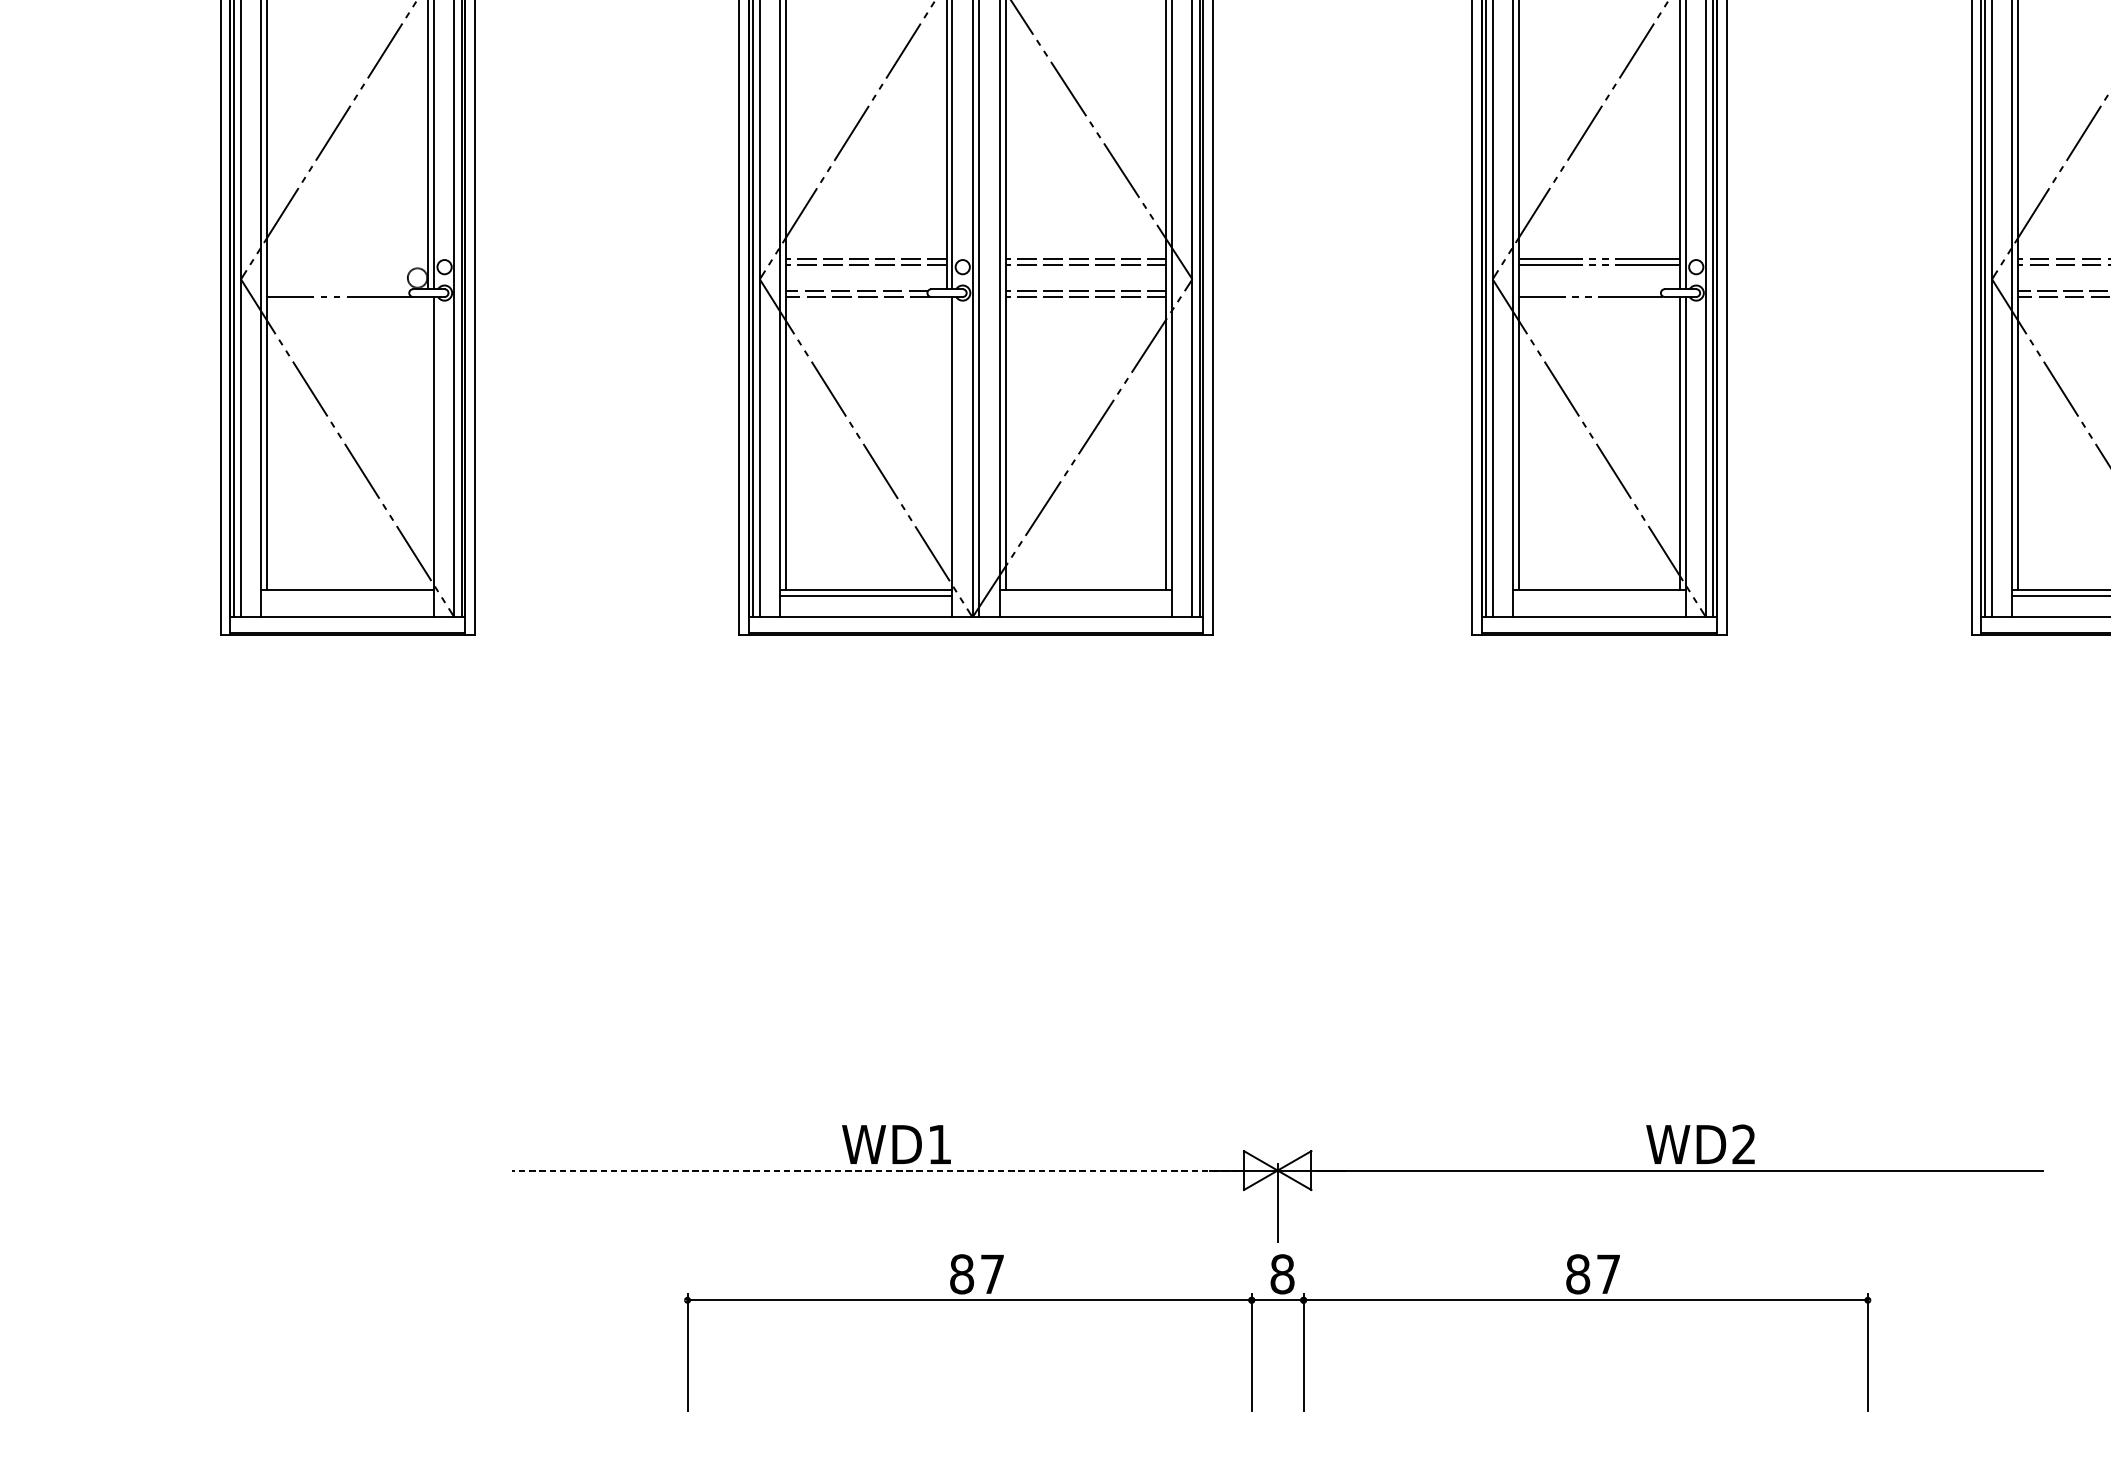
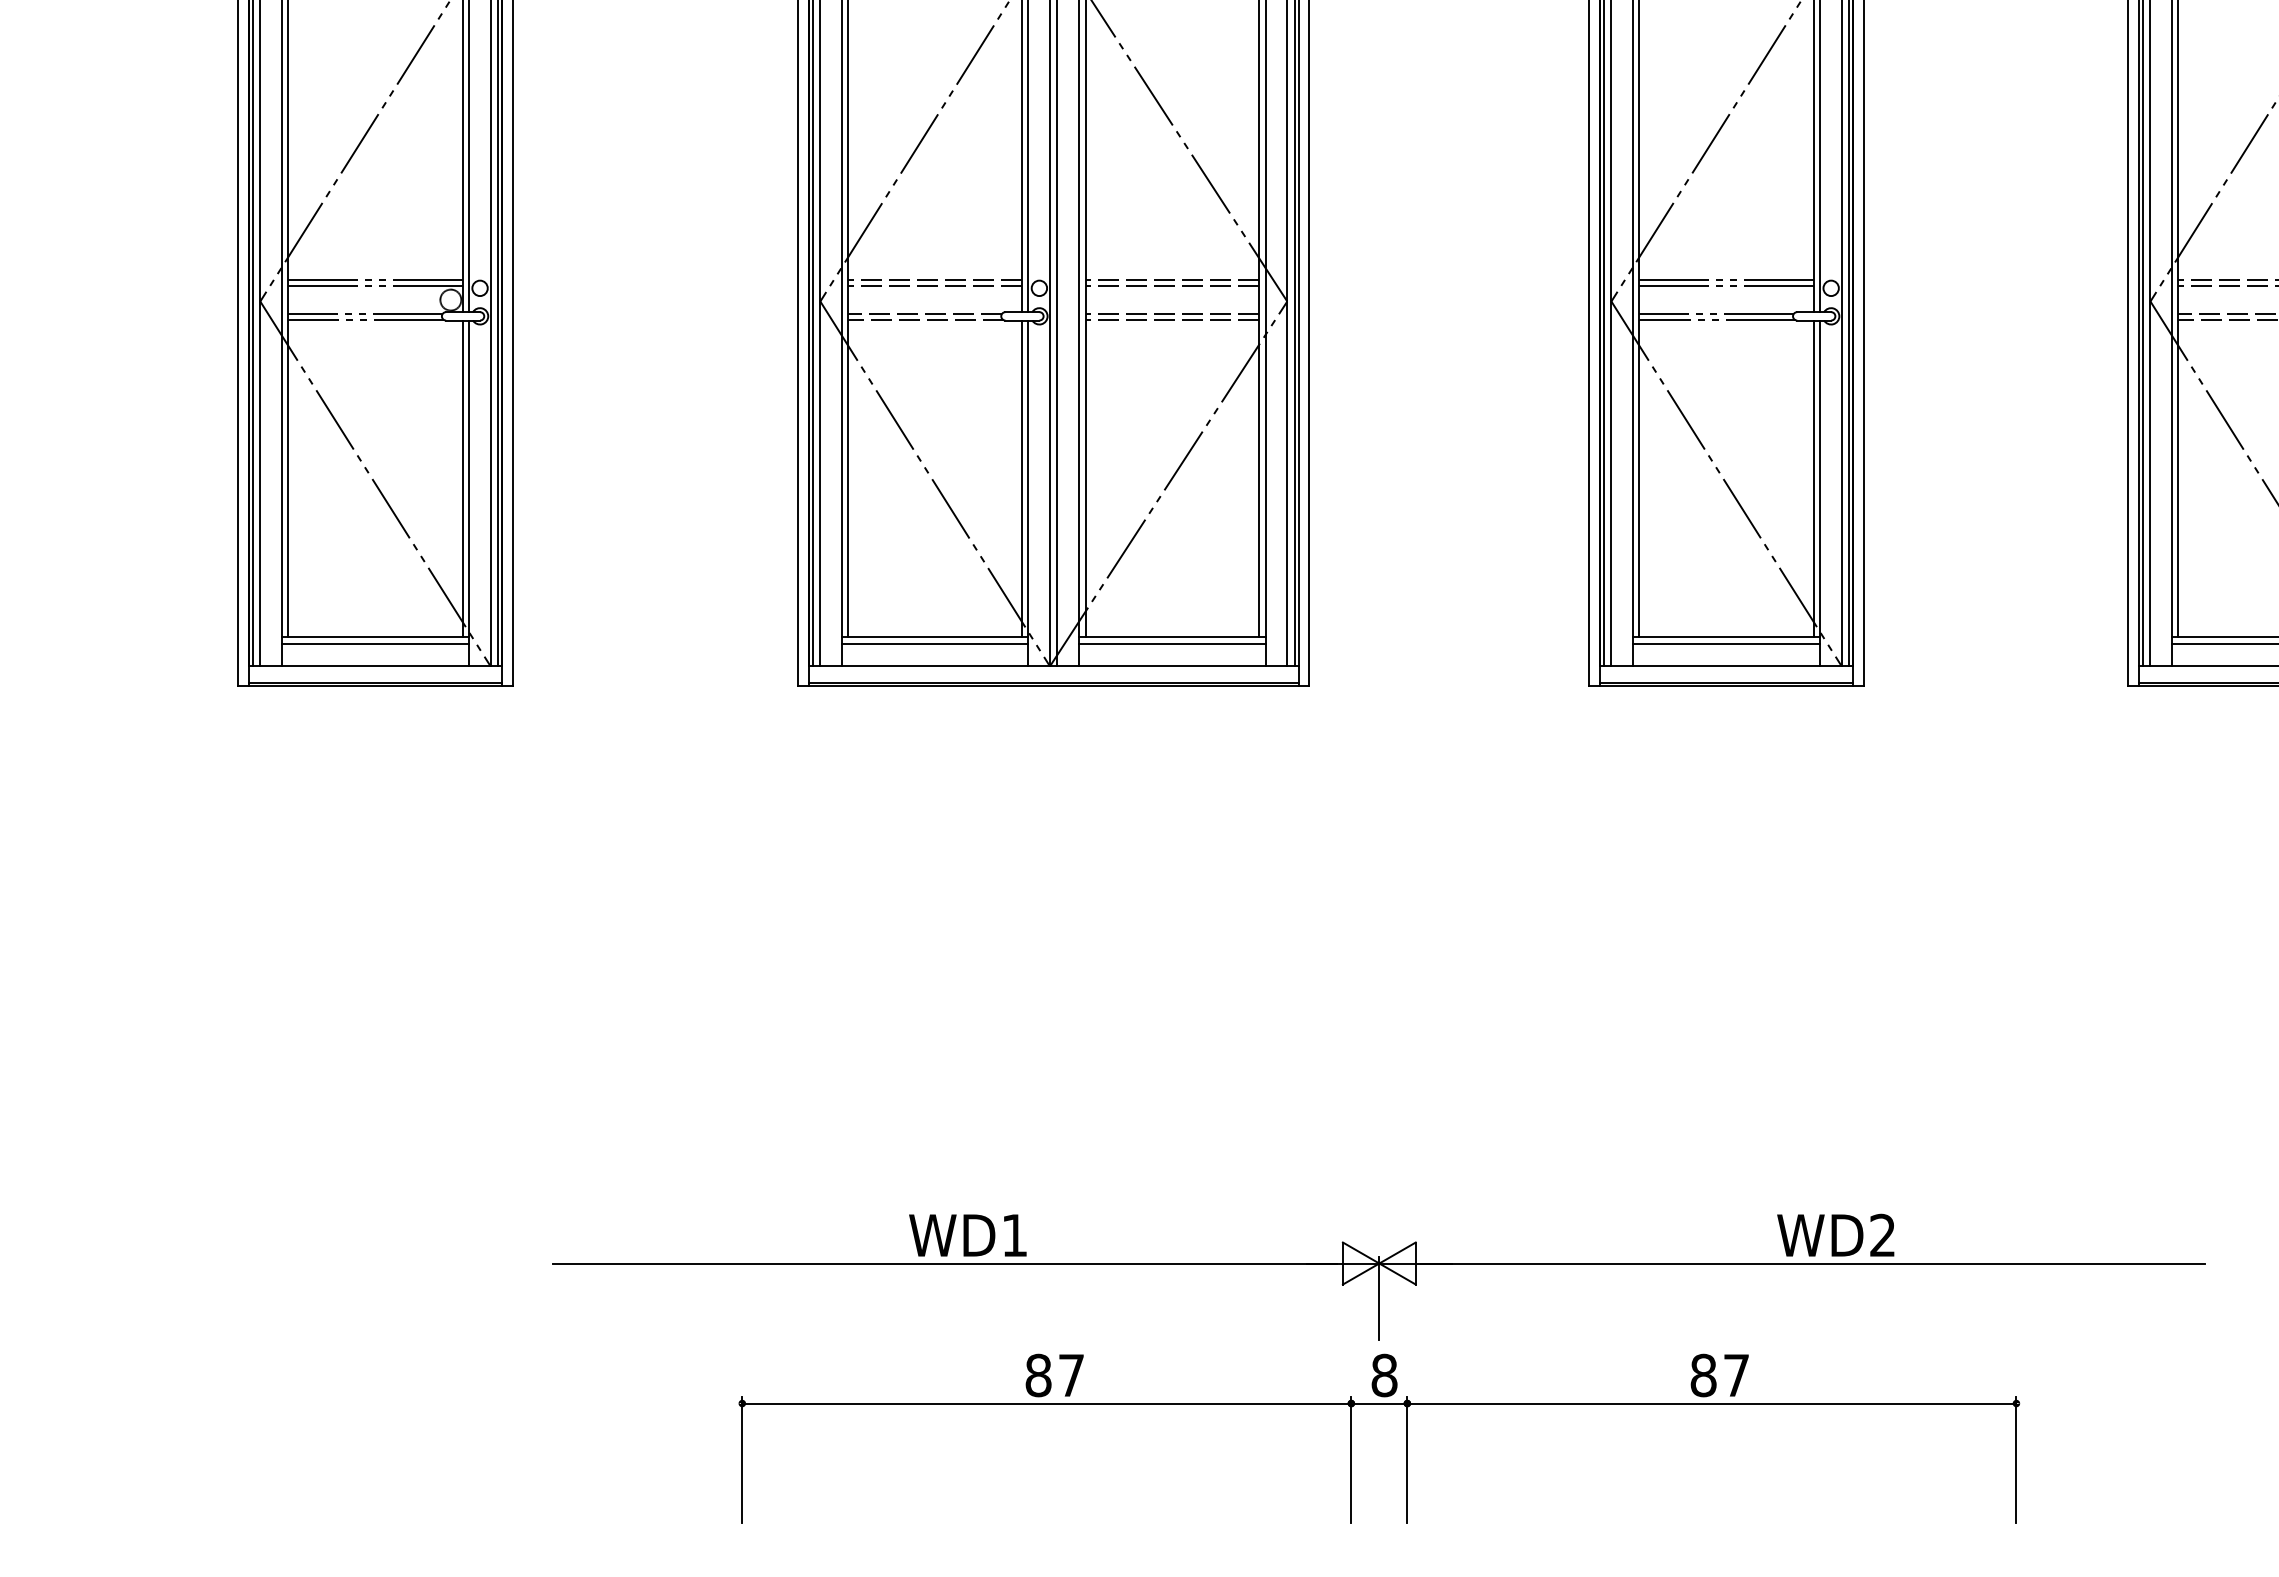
line: (347, 258) -> (375, 279), added
line: (347, 265) -> (375, 286), added
line: (338, 290) -> (365, 313), added
line: (1590, 290) -> (1716, 313), added
line: (428, 443) -> (462, 478), added
line: (946, 443) -> (1021, 478), added
line: (347, 596) -> (375, 643), added
line: (1086, 596) -> (1172, 643), added
line: (1599, 596) -> (1726, 643), added
line: (874, 1170) -> (944, 1263), dashed -> solid

